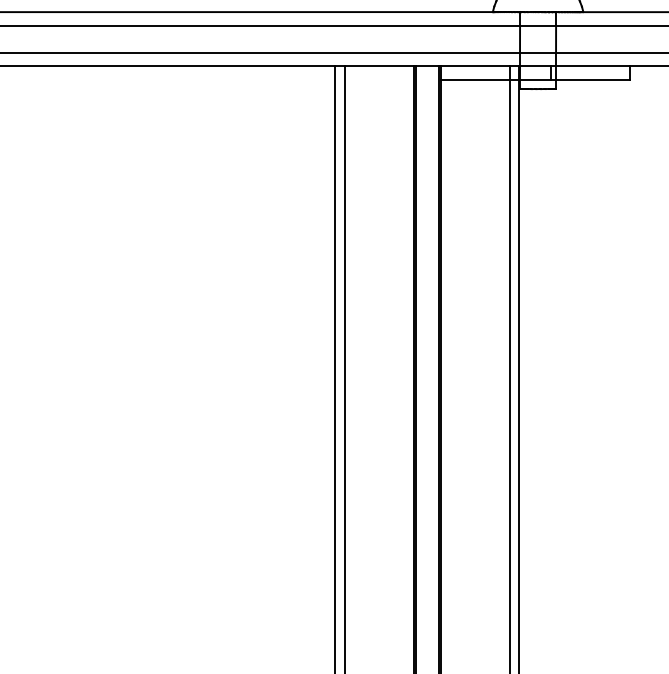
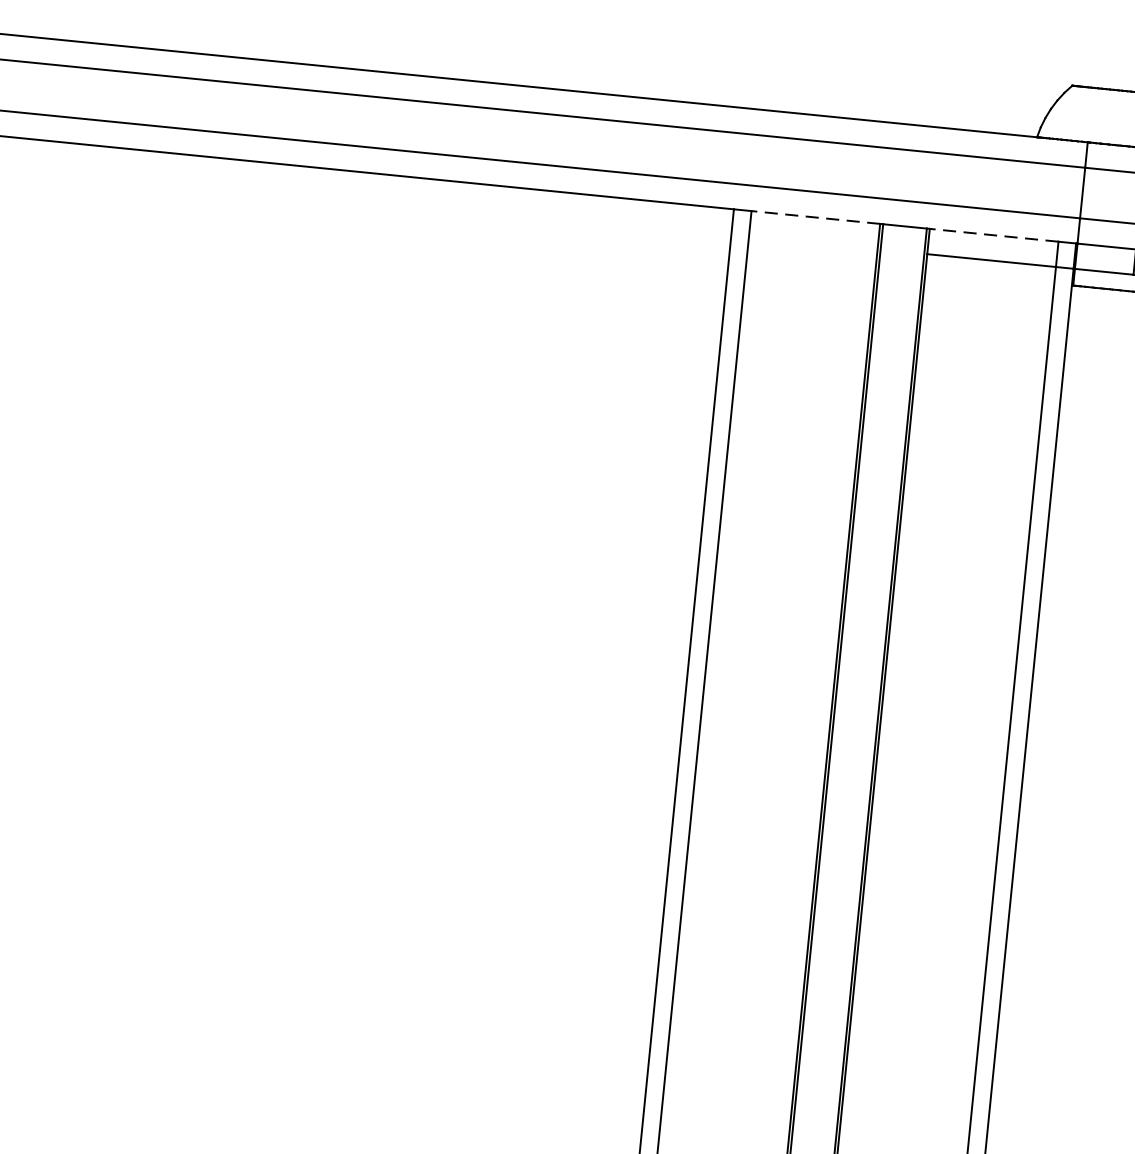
line: (379, 66) -> (815, 217), solid -> dashed
line: (475, 66) -> (994, 235), solid -> dashed

